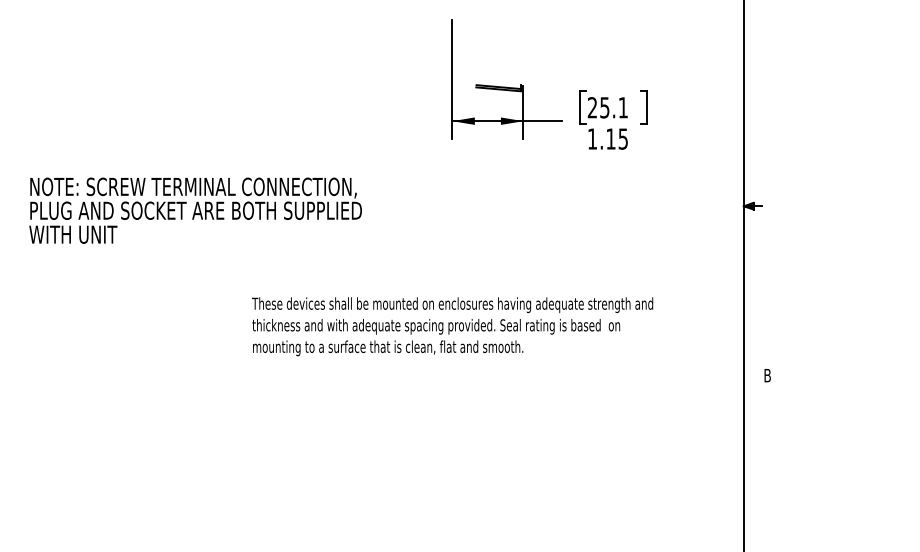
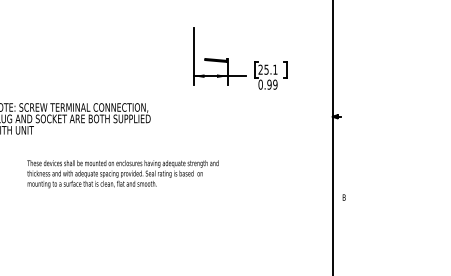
text: (606, 138) -> (267, 84), 1.15 -> 0.99
text: (451, 327) -> (122, 174), moved

